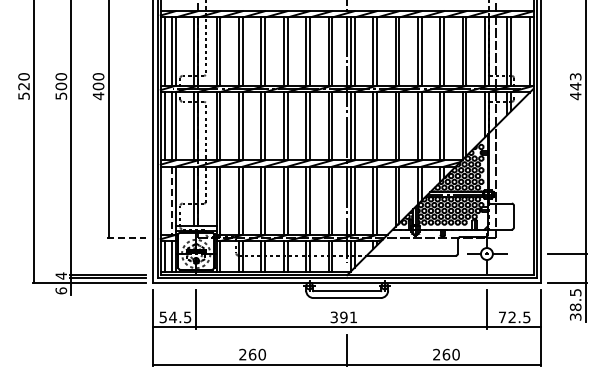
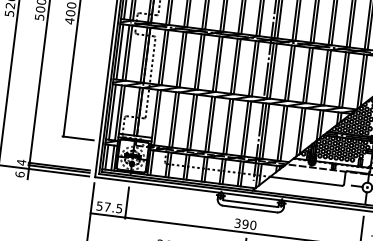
line: (164, 200) -> (112, 111), added
line: (171, 201) -> (118, 113), dashed -> solid
line: (127, 237) -> (78, 138), dashed -> solid
text: (173, 317) -> (107, 207), 54.5 -> 57.5
text: (353, 317) -> (253, 225), 391 -> 390

